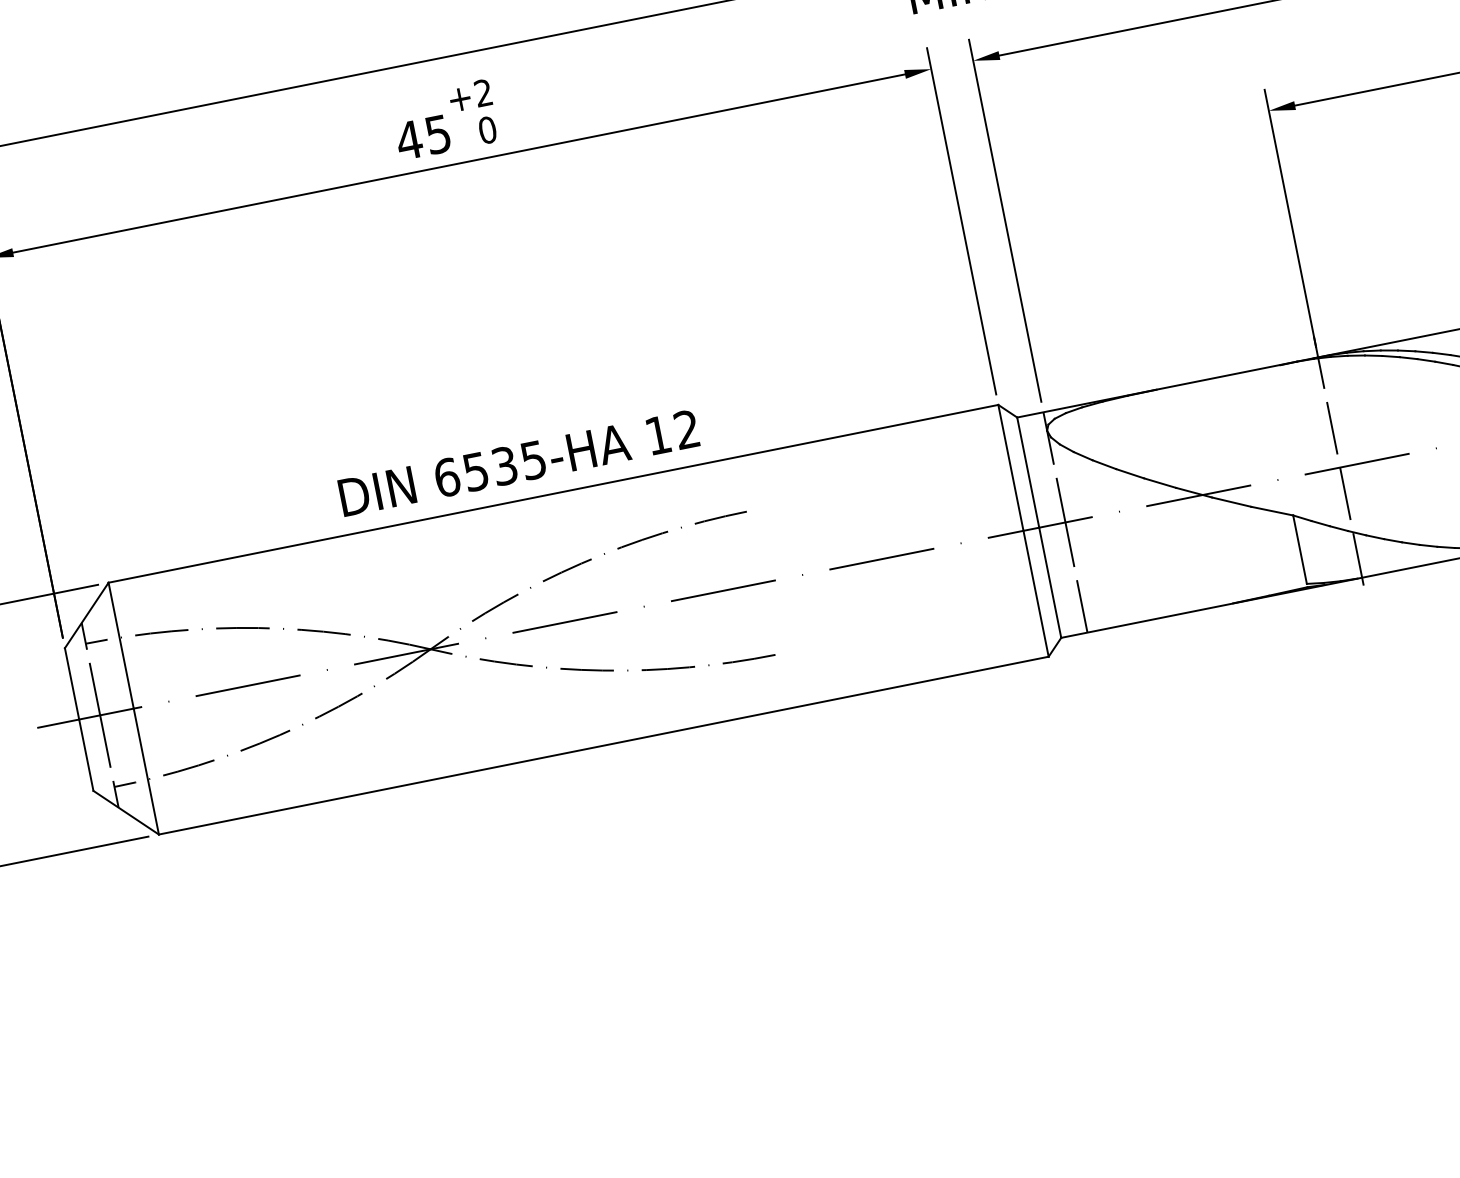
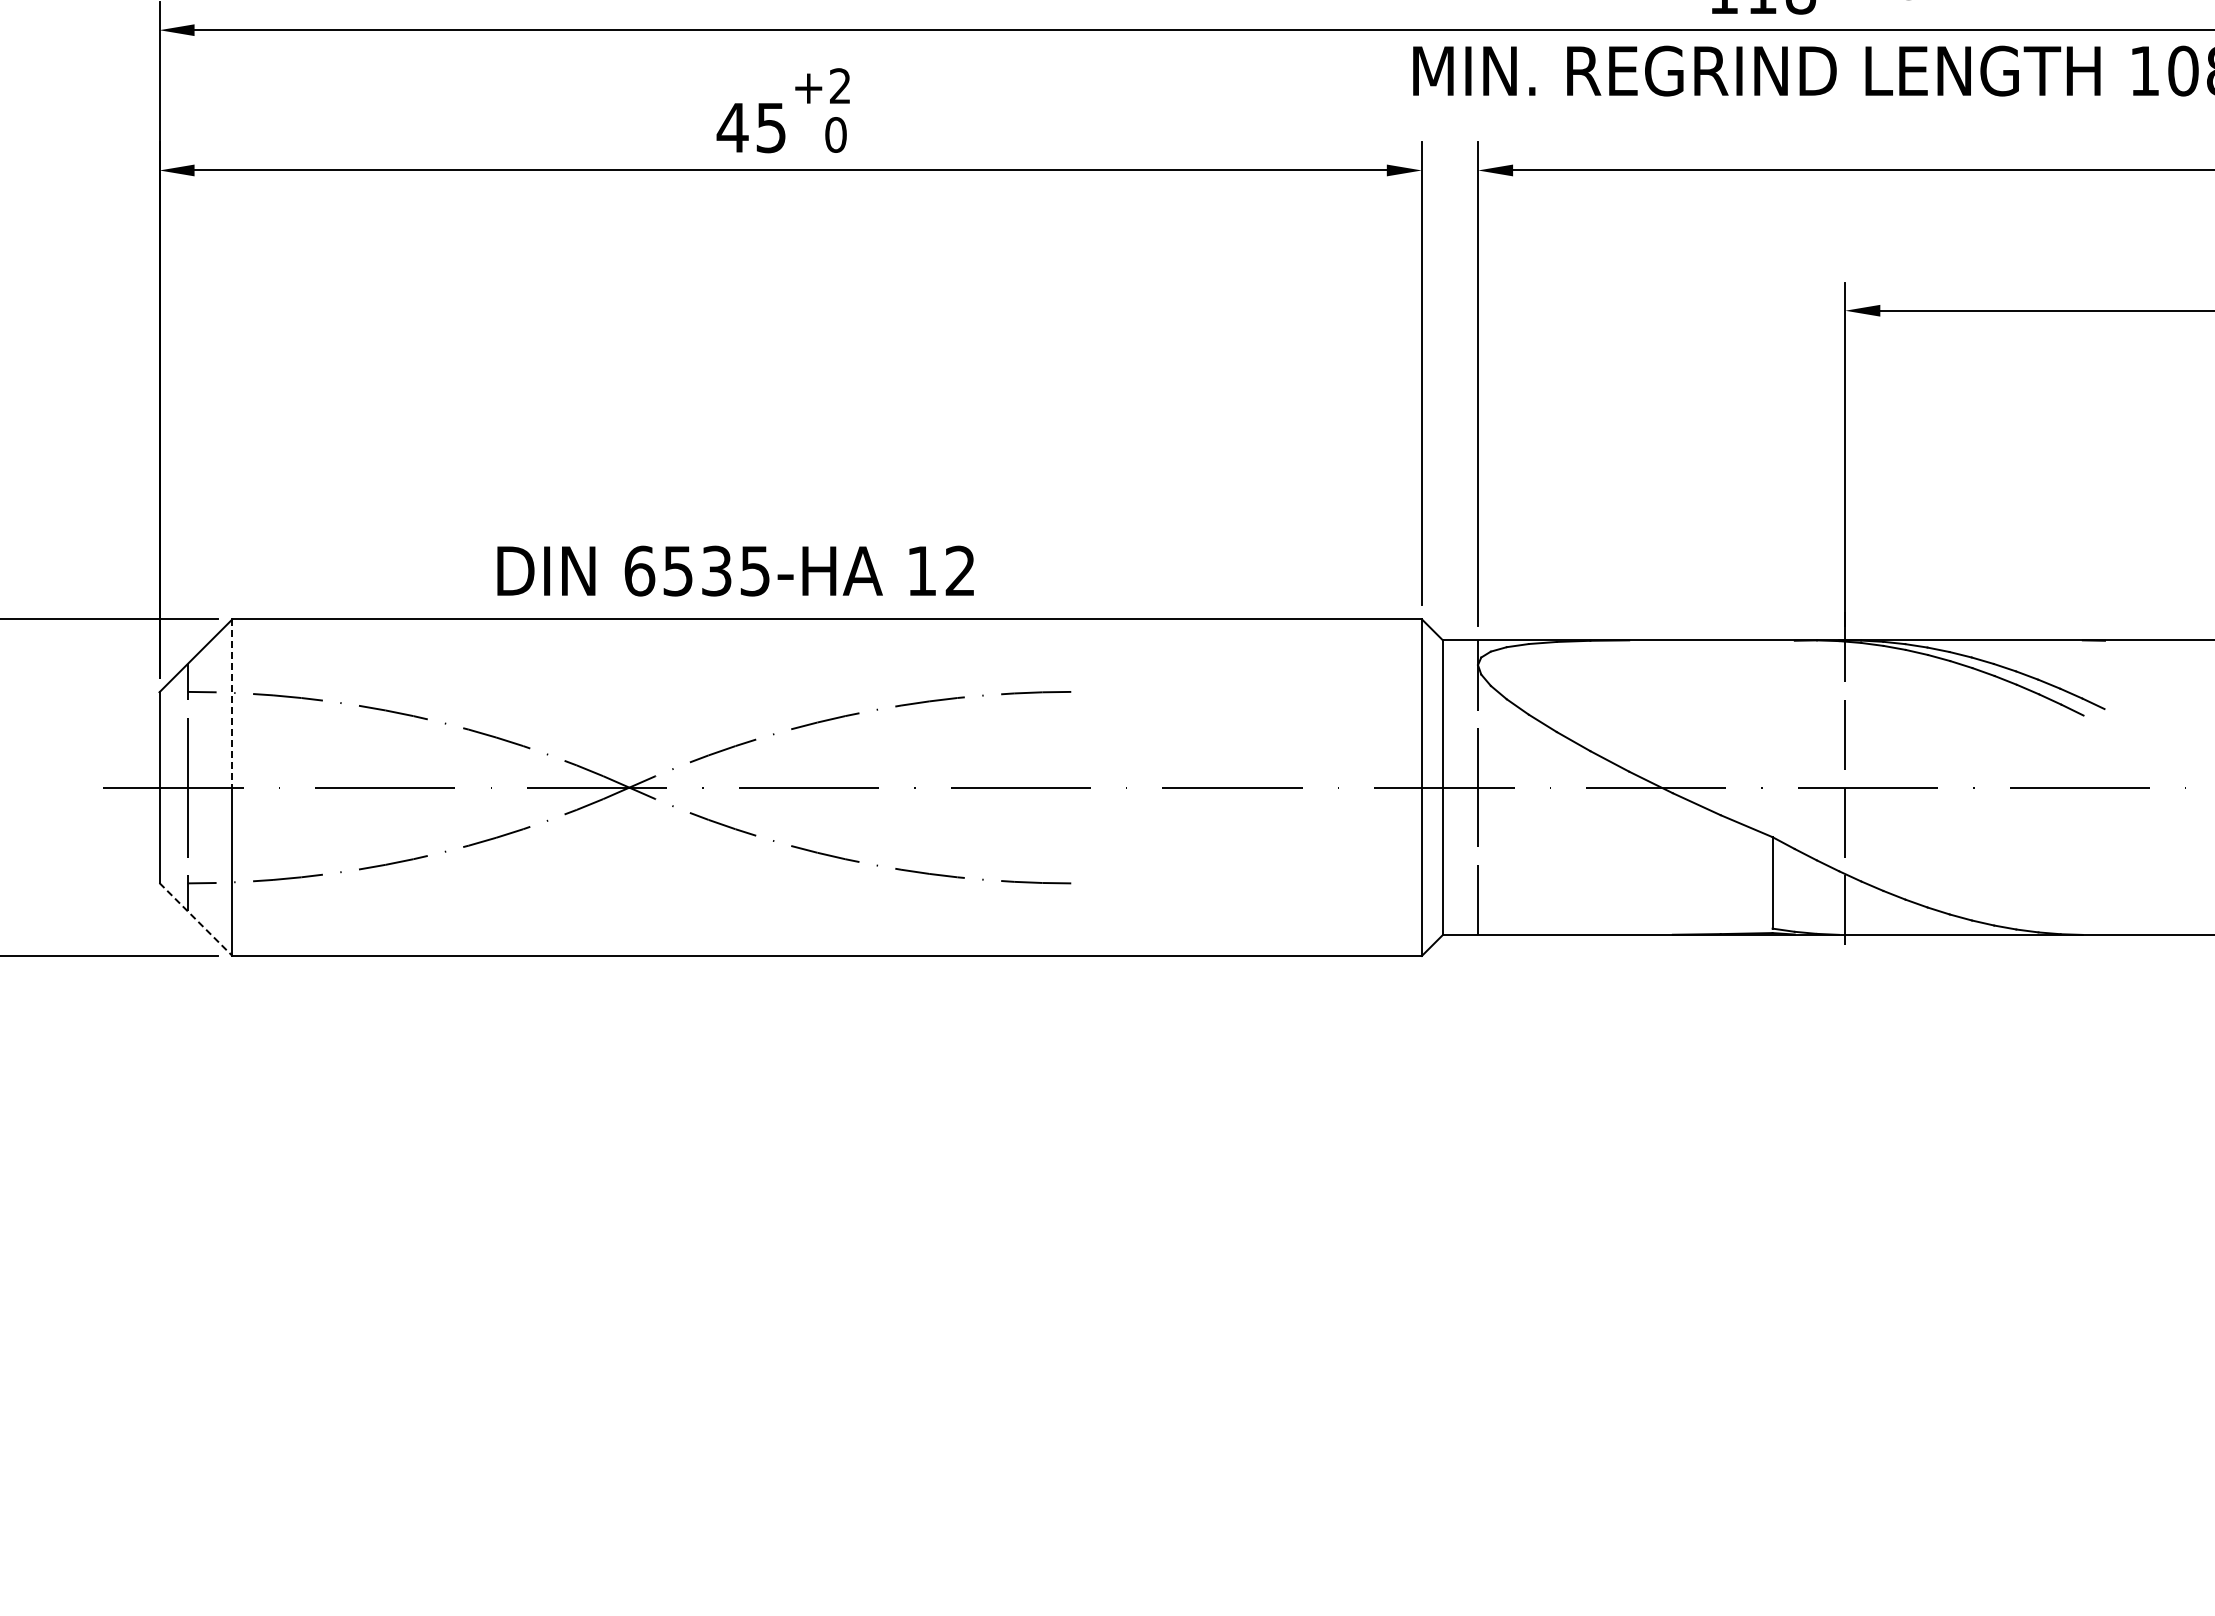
text: (518, 462) -> (735, 570), moved
line: (121, 645) -> (232, 703), solid -> dashed
line: (125, 812) -> (195, 919), solid -> dashed

